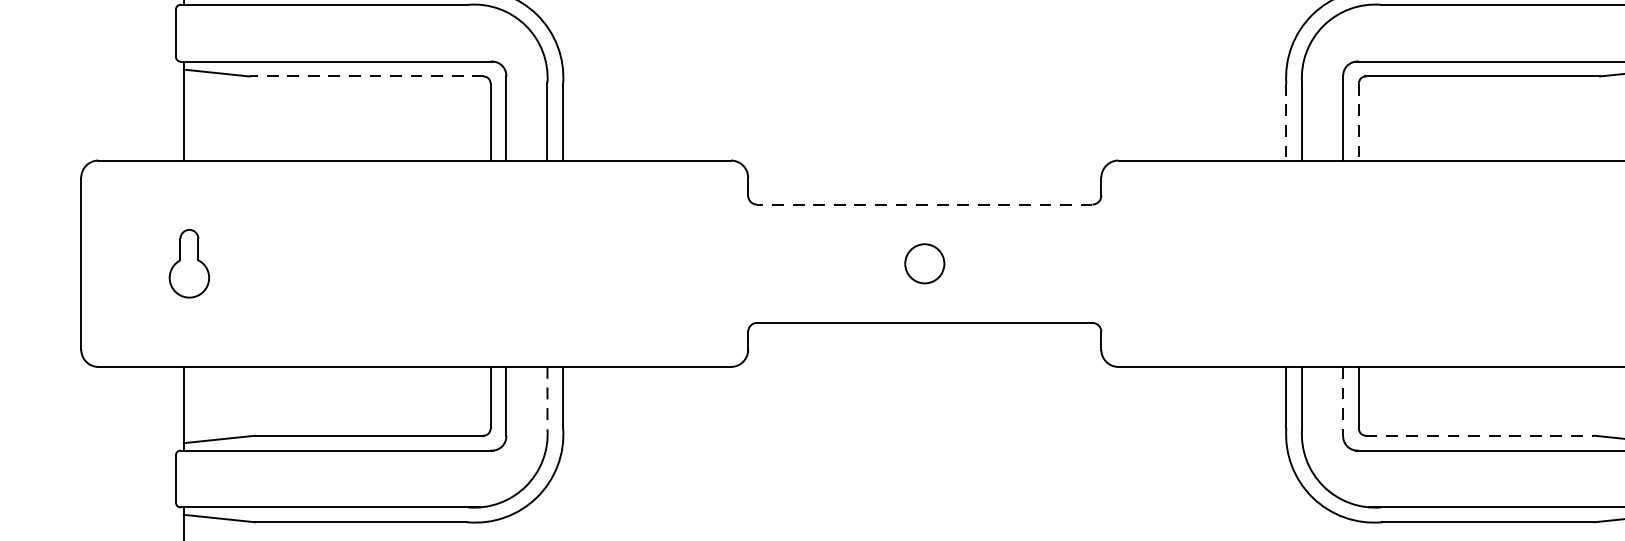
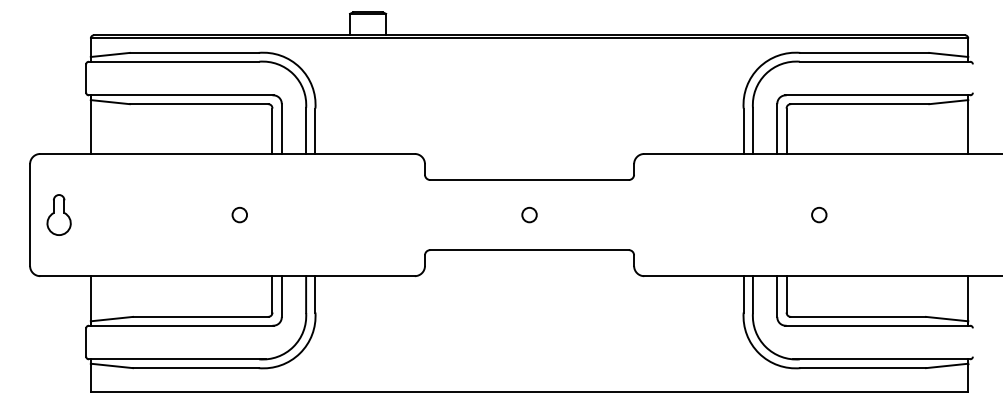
line: (365, 77) -> (198, 104), dashed -> solid
line: (1286, 122) -> (743, 131), dashed -> solid
line: (1358, 122) -> (786, 131), dashed -> solid
line: (924, 205) -> (529, 180), dashed -> solid
part: (188, 262) -> (58, 214), moved
circle: (434, 262) -> (239, 214), added
circle: (924, 262) -> (529, 214), size x0.62
circle: (1414, 262) -> (819, 214), added
line: (548, 399) -> (306, 295), dashed -> solid
line: (1343, 402) -> (777, 297), dashed -> solid
line: (1480, 435) -> (858, 316), dashed -> solid

